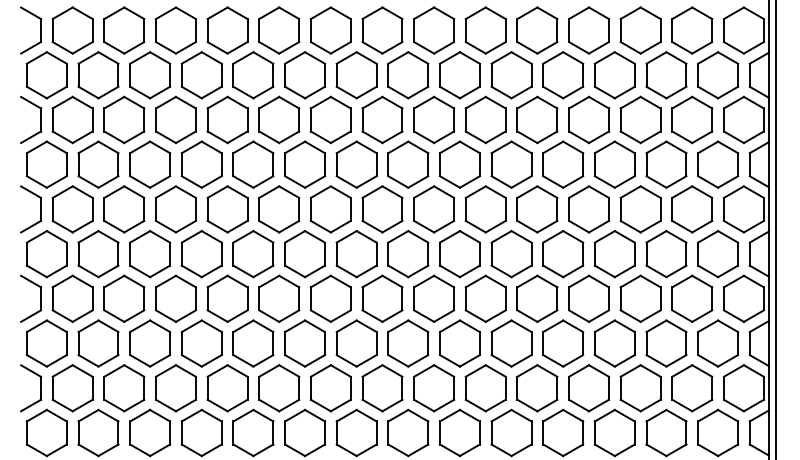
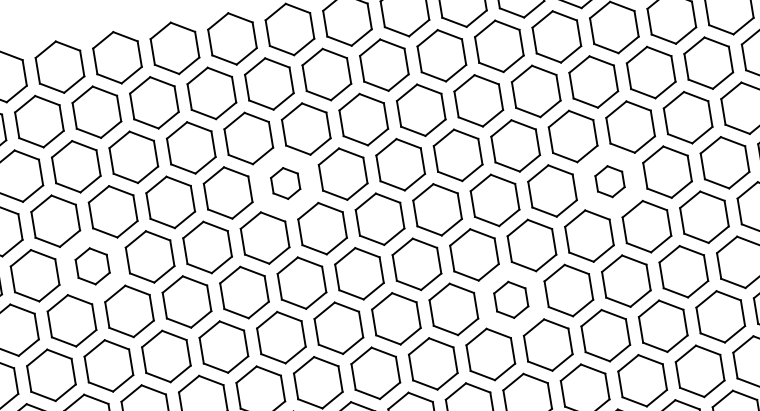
part: (304, 164) -> (285, 183), size x0.6
part: (124, 209) -> (92, 266), size x0.7
part: (588, 209) -> (609, 181), size x0.6
part: (485, 298) -> (511, 299), size x0.7

